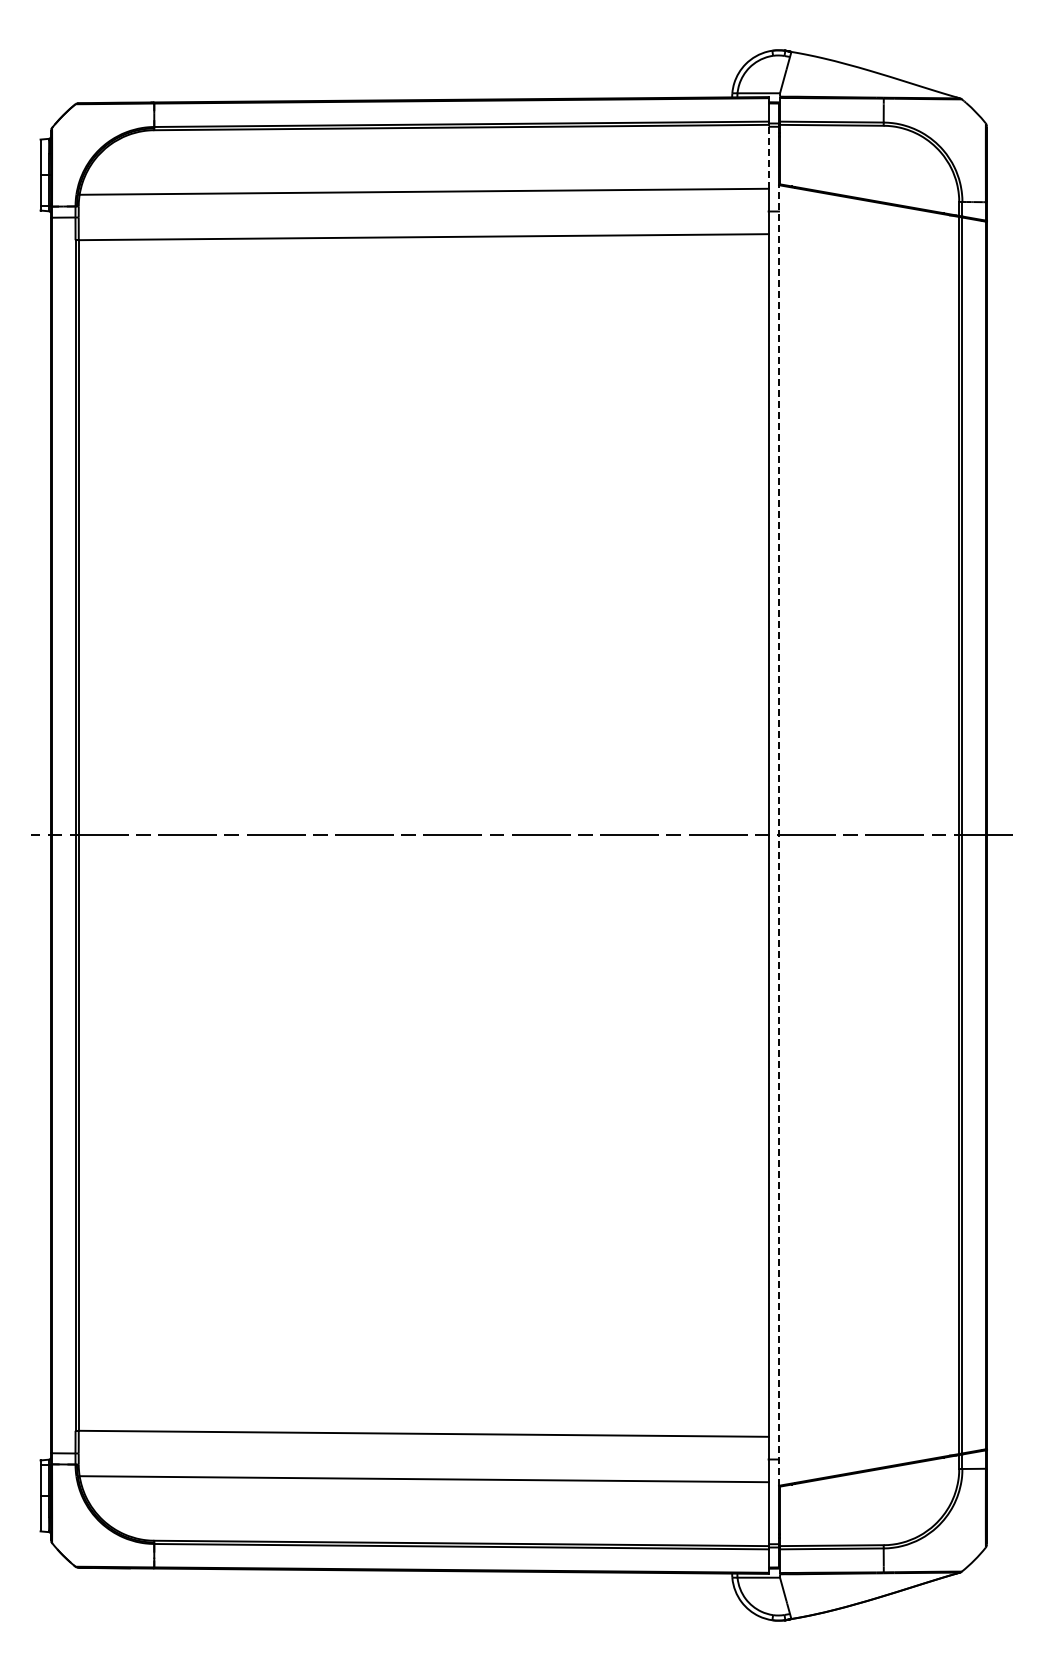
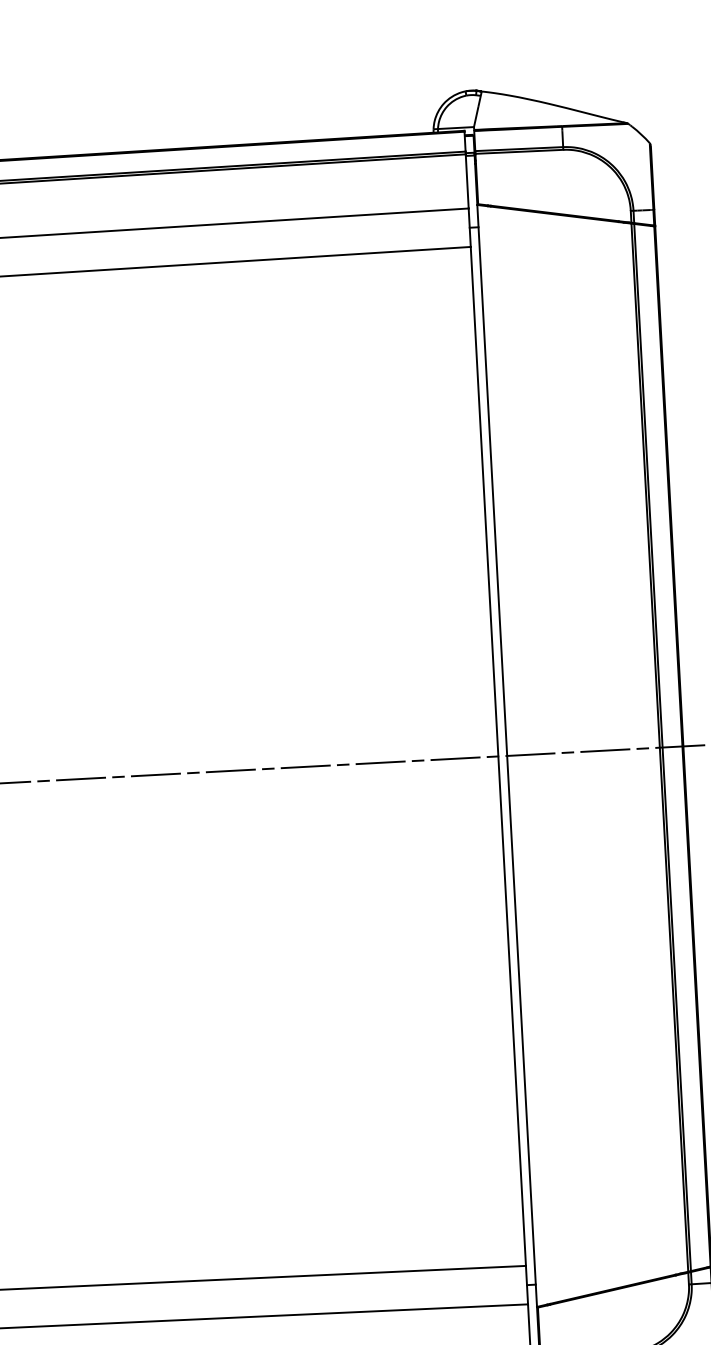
line: (768, 156) -> (467, 181), dashed -> solid
line: (779, 835) -> (507, 755), dashed -> solid

